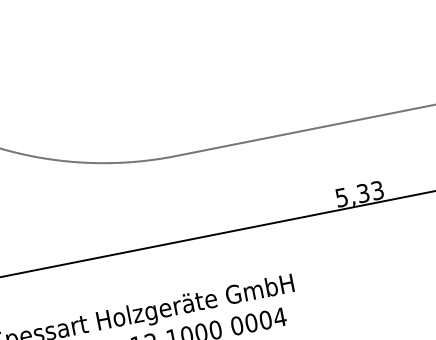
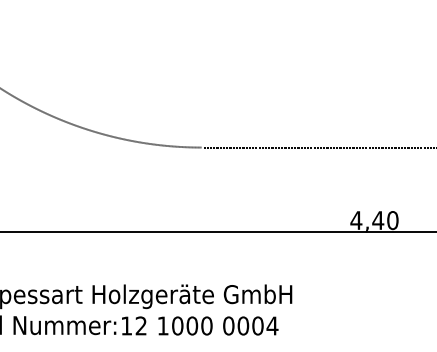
text: (359, 194) -> (374, 220), 5,33 -> 4,40

